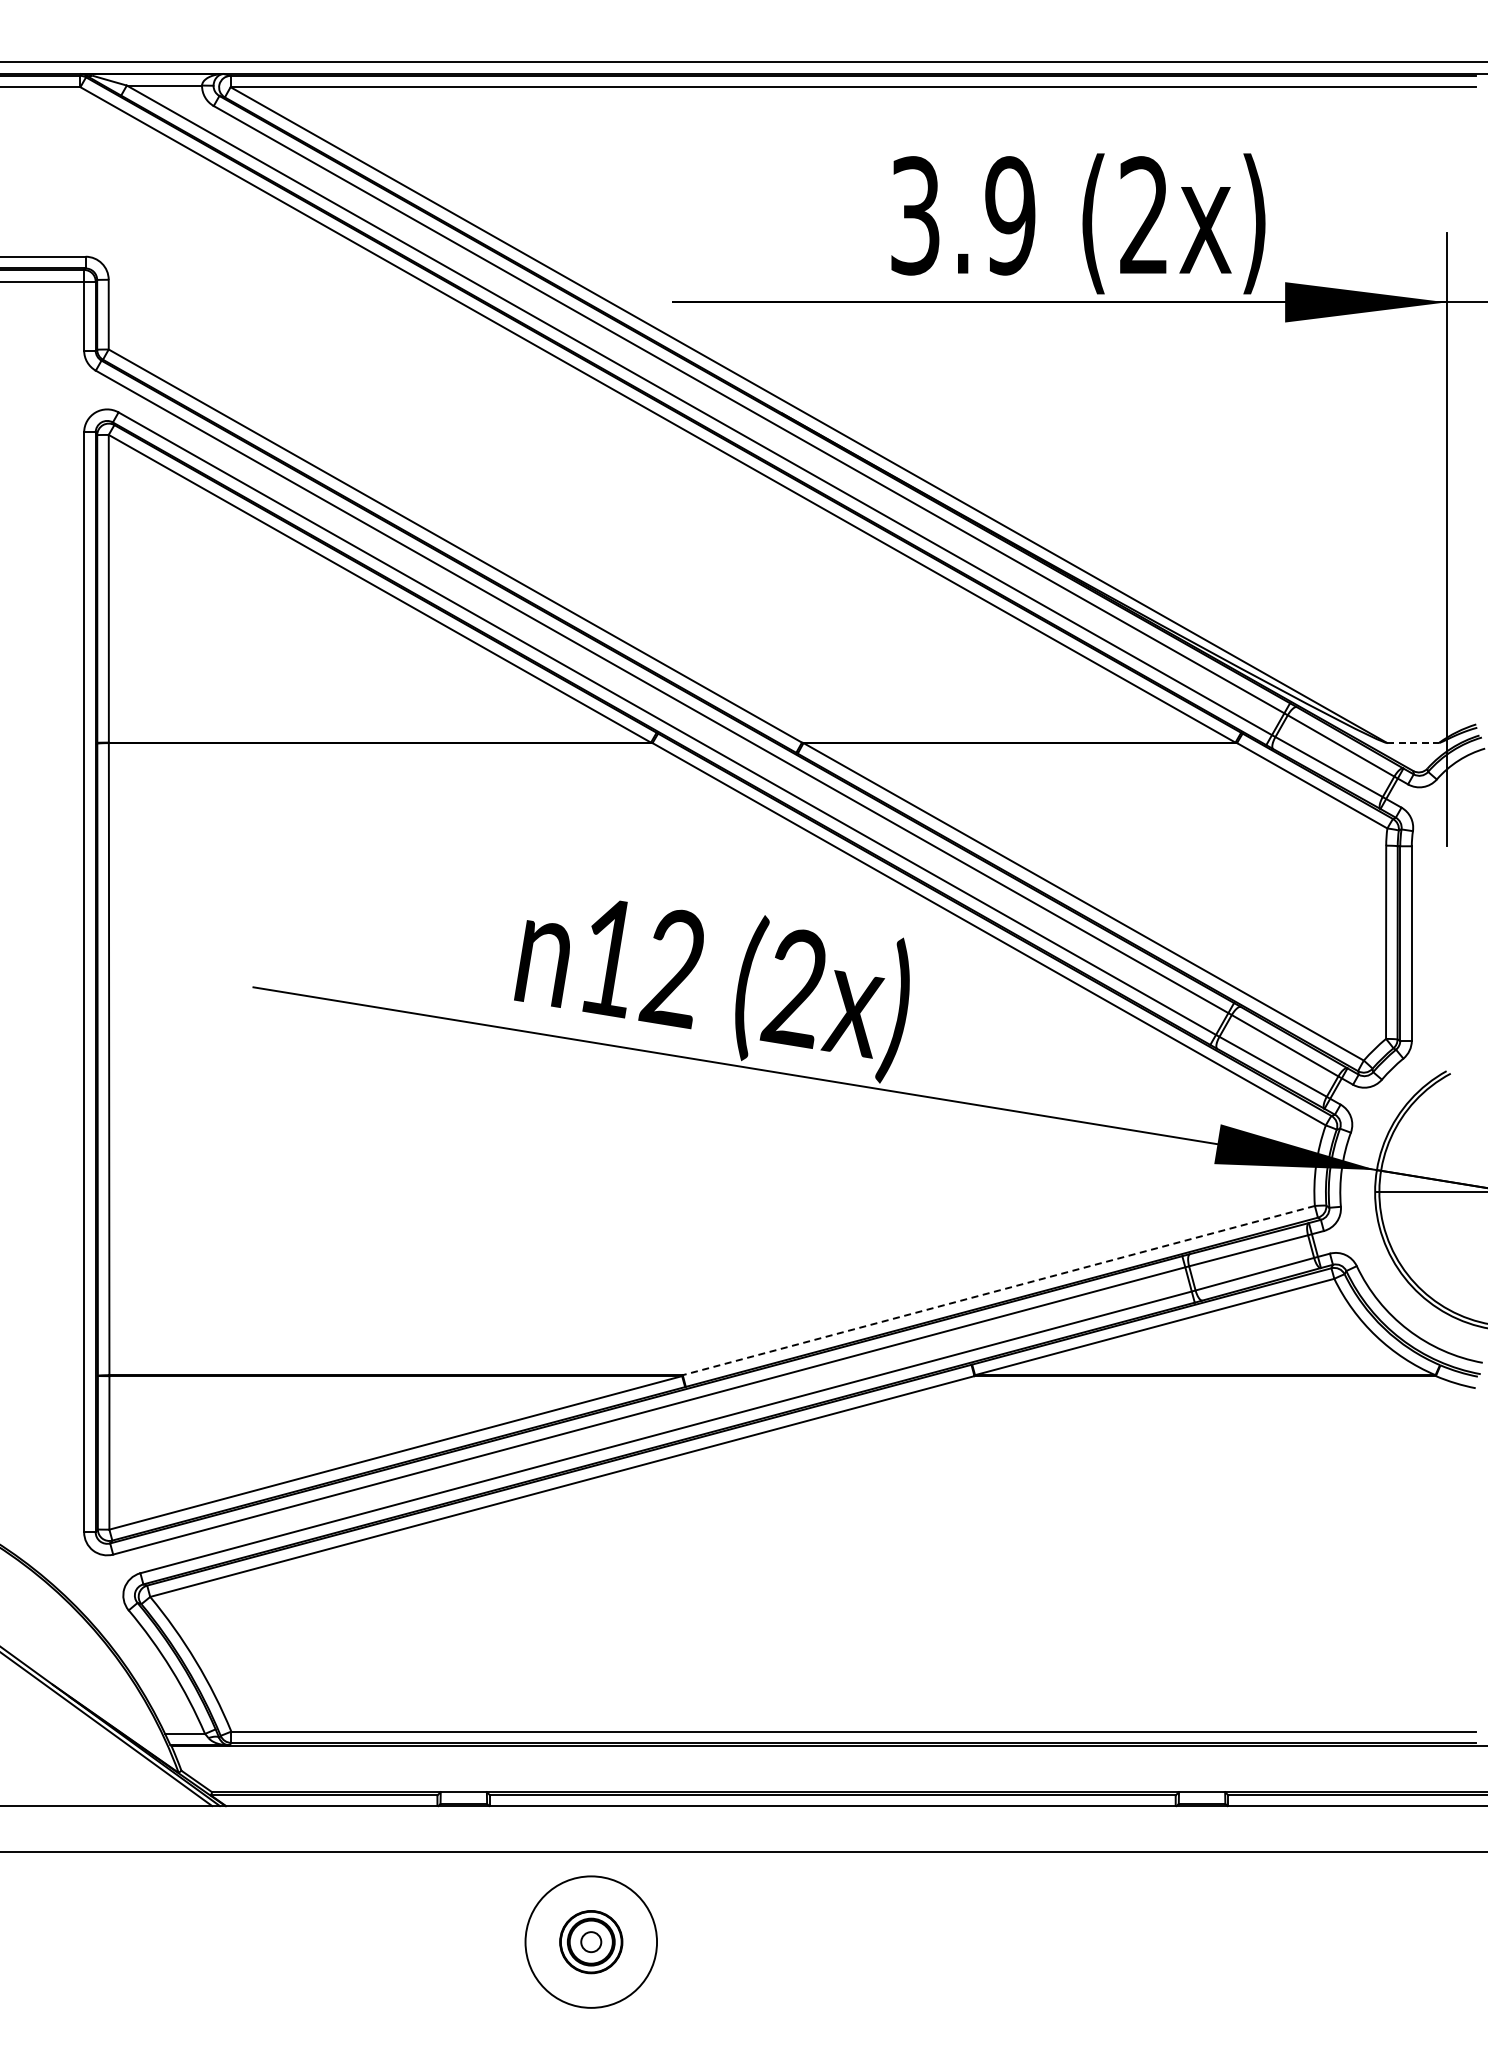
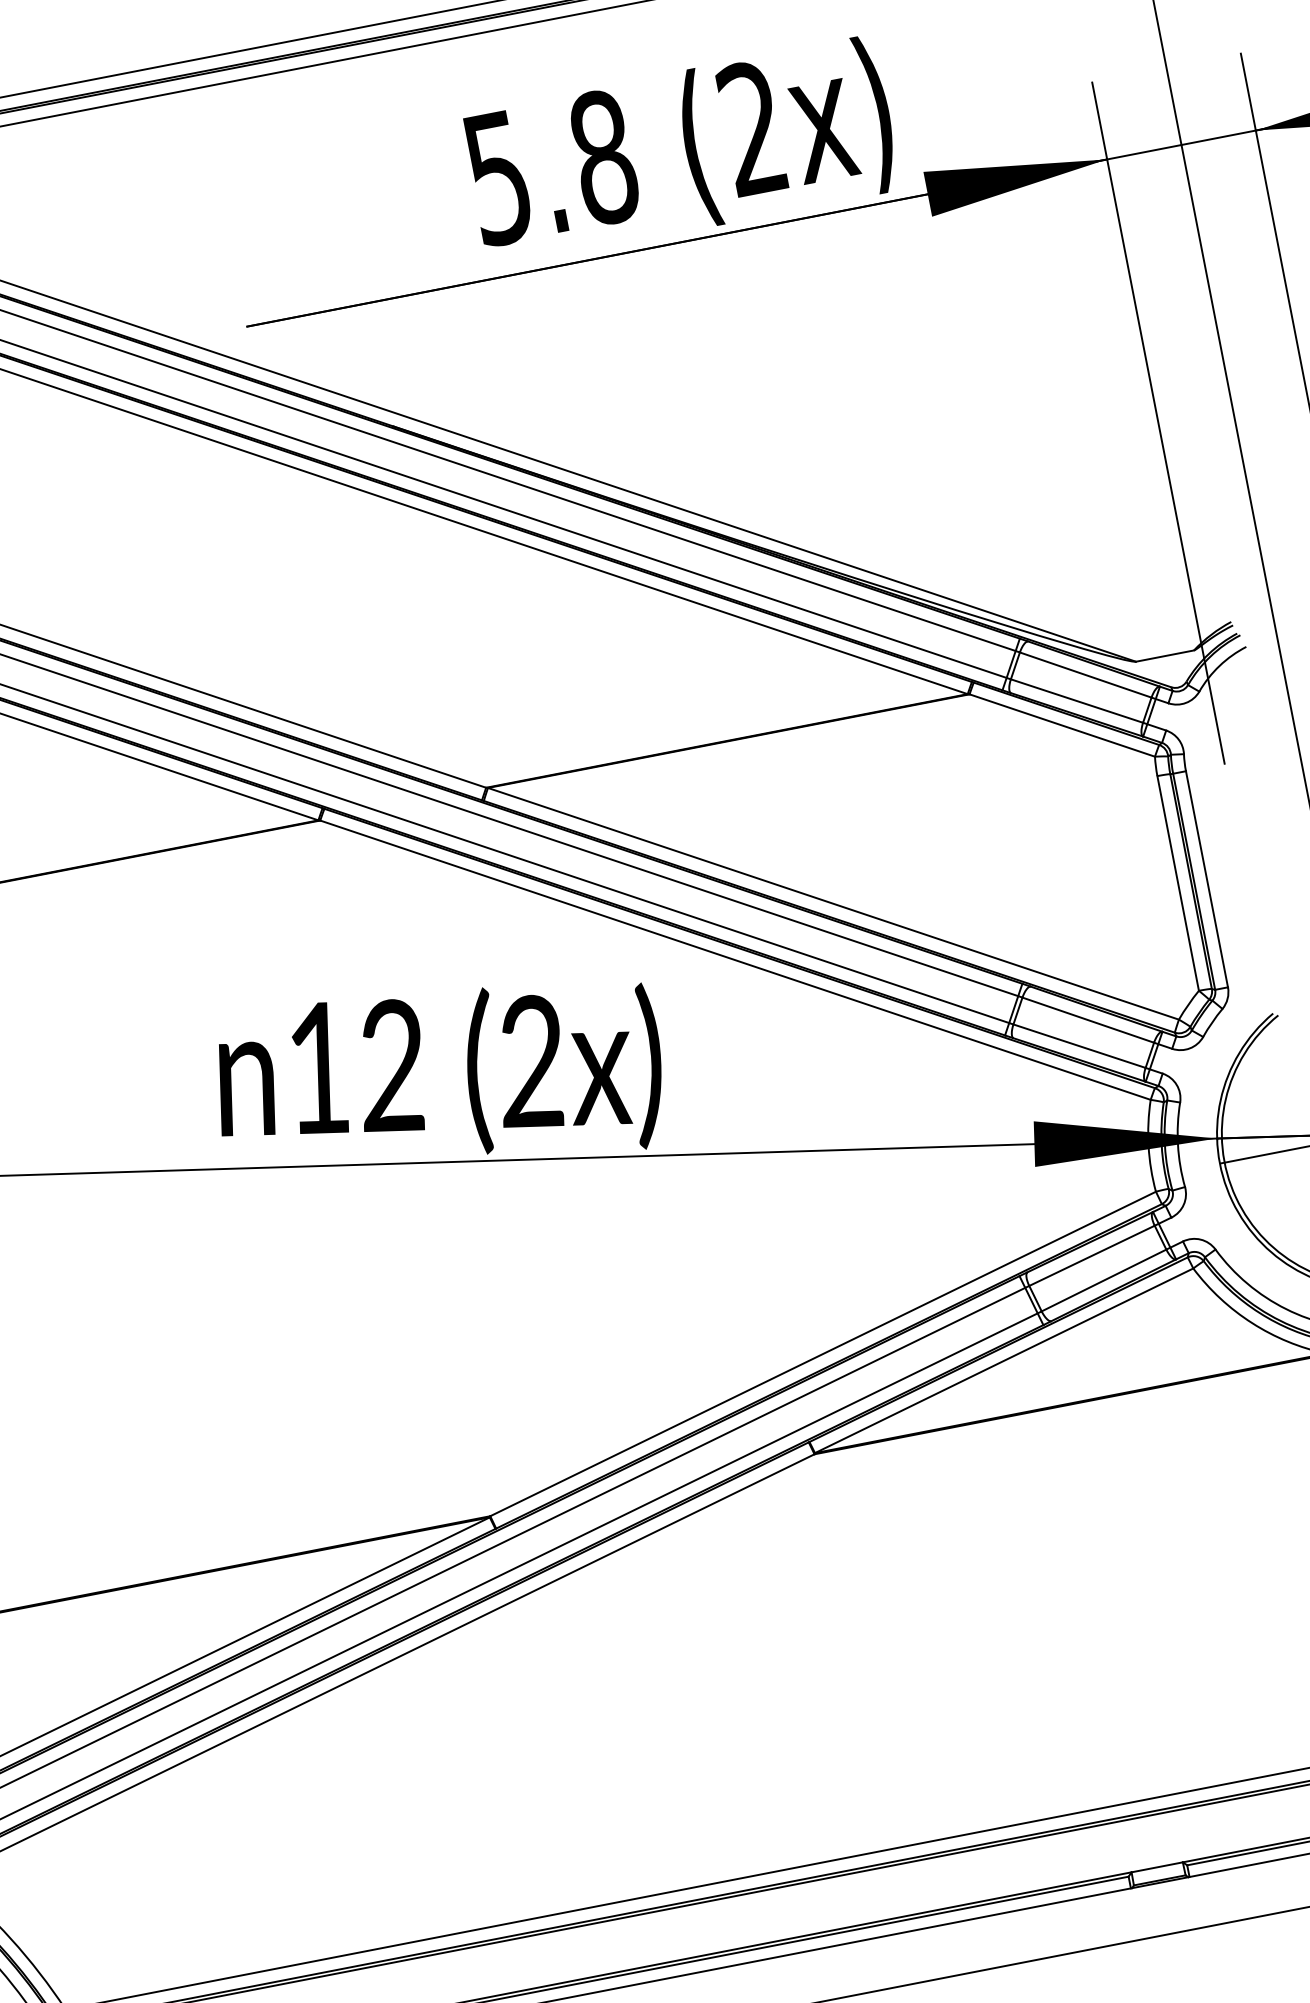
text: (963, 215) -> (551, 167), 3.9 -> 5.8
line: (1413, 742) -> (1165, 655), dashed -> solid
line: (998, 1290) -> (822, 1353), dashed -> solid

